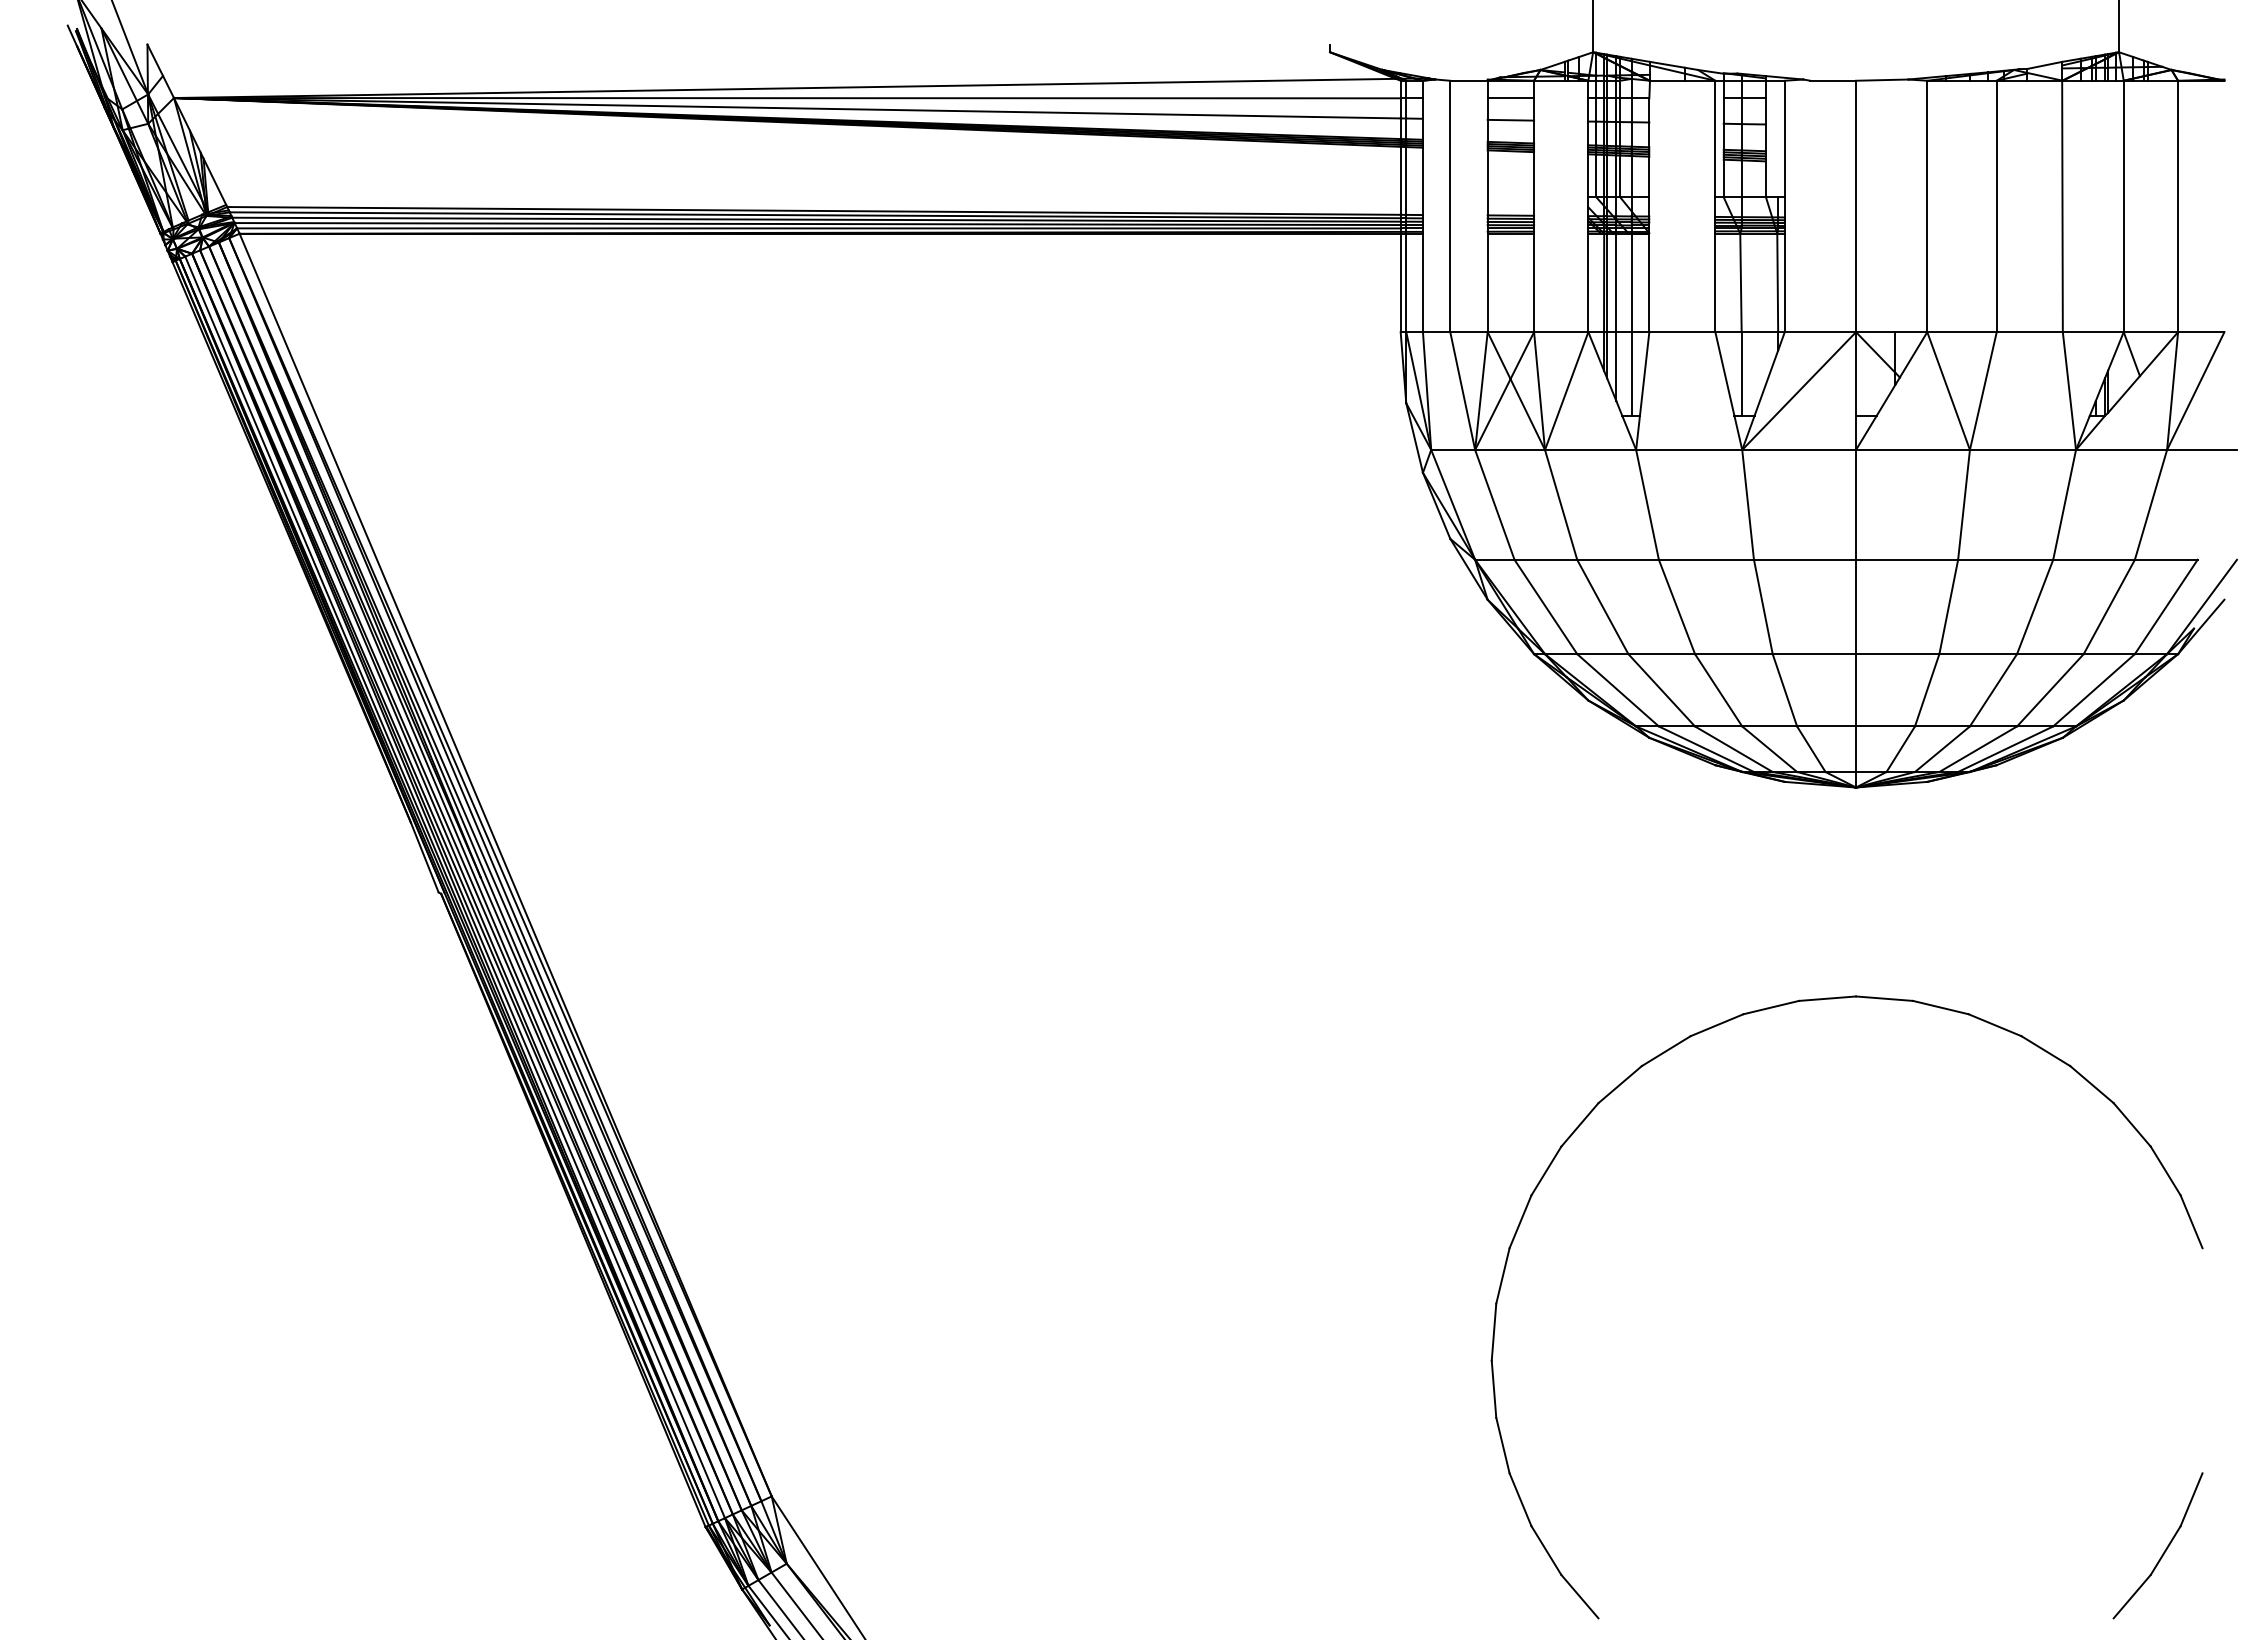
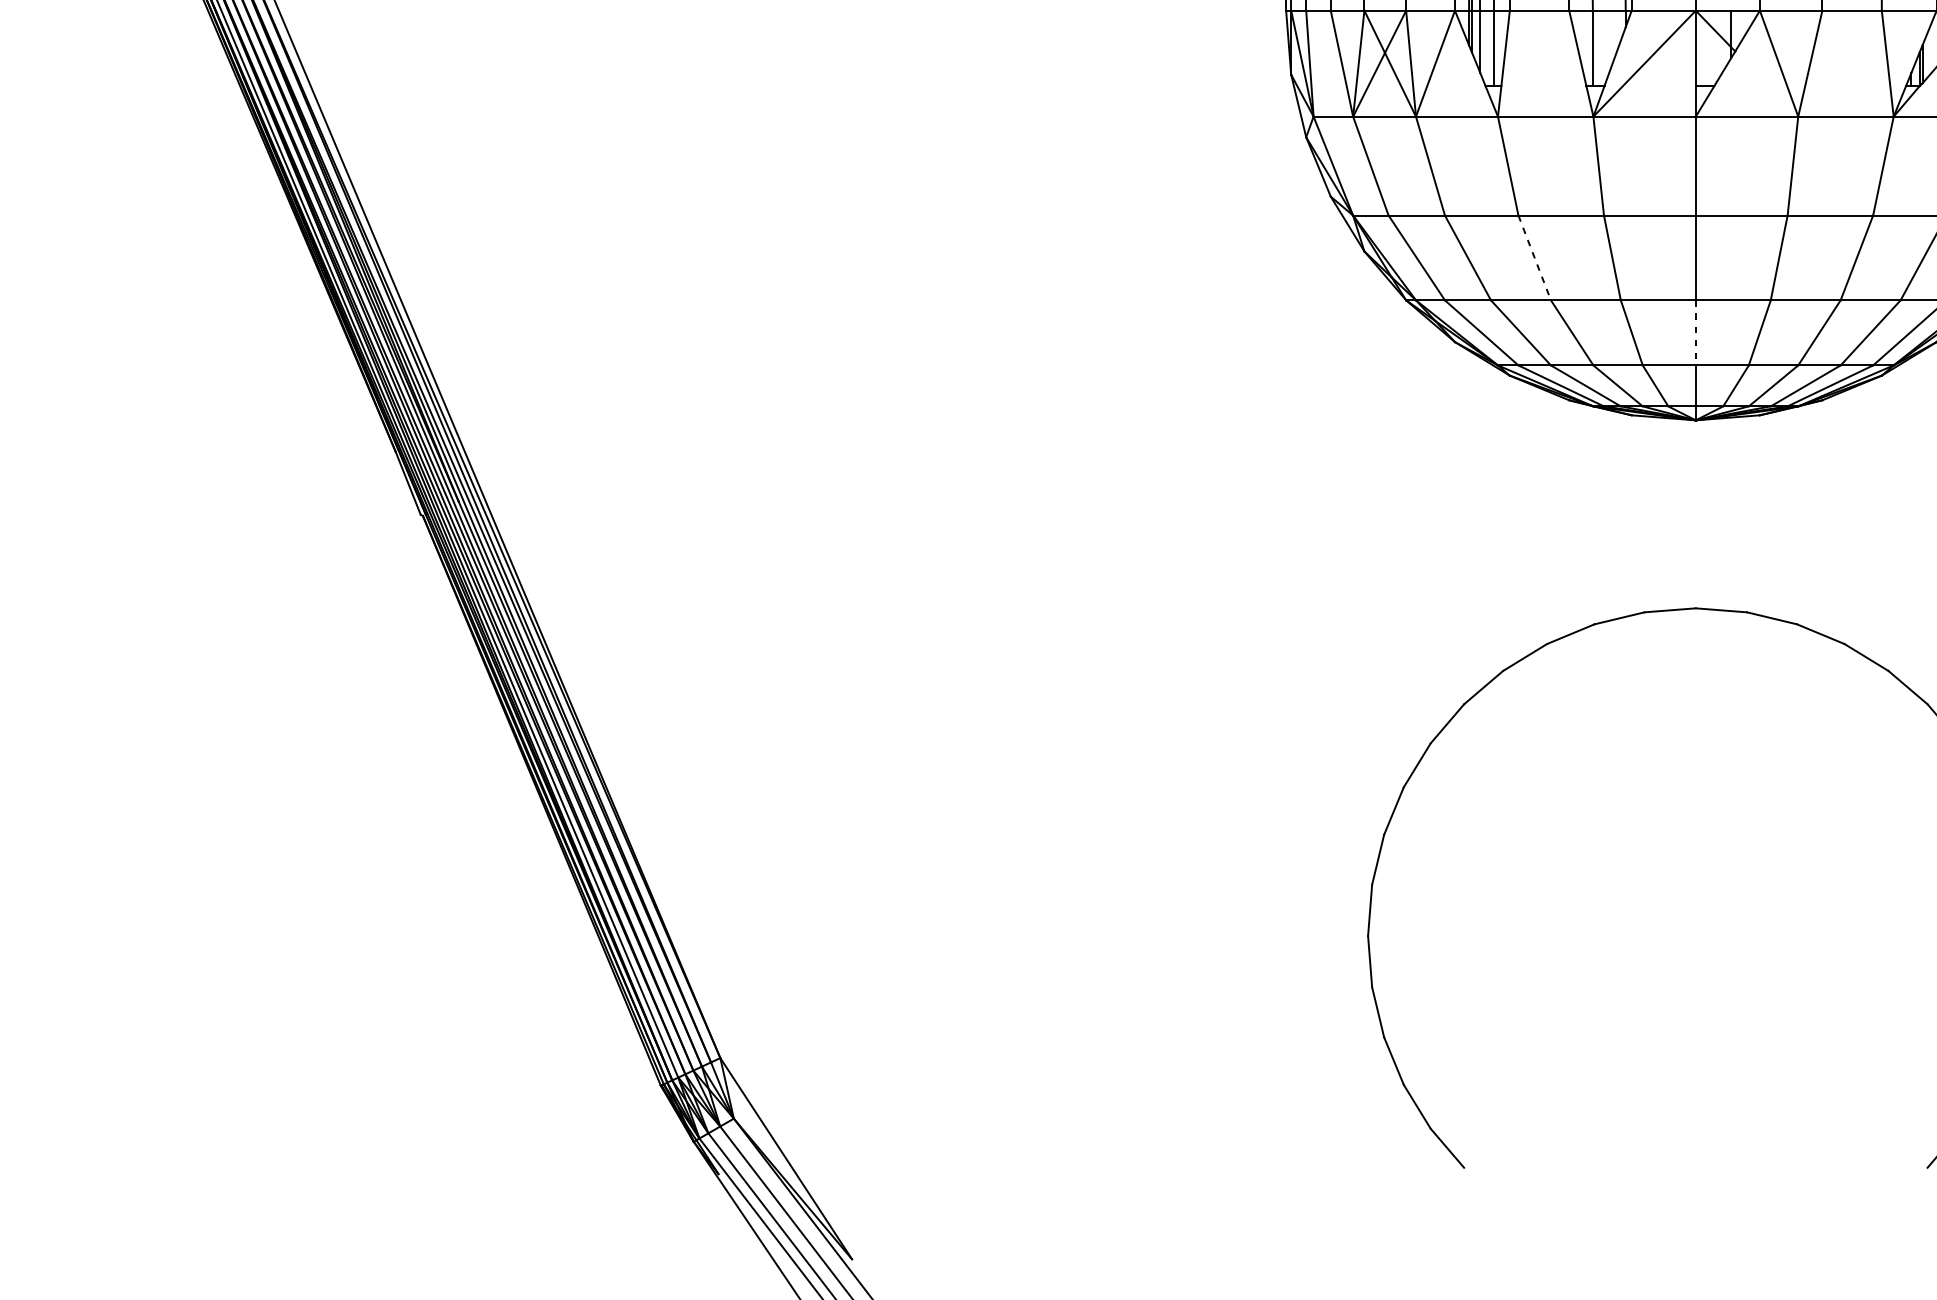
line: (1677, 607) -> (1535, 258), solid -> dashed
line: (1856, 690) -> (1696, 333), solid -> dashed

